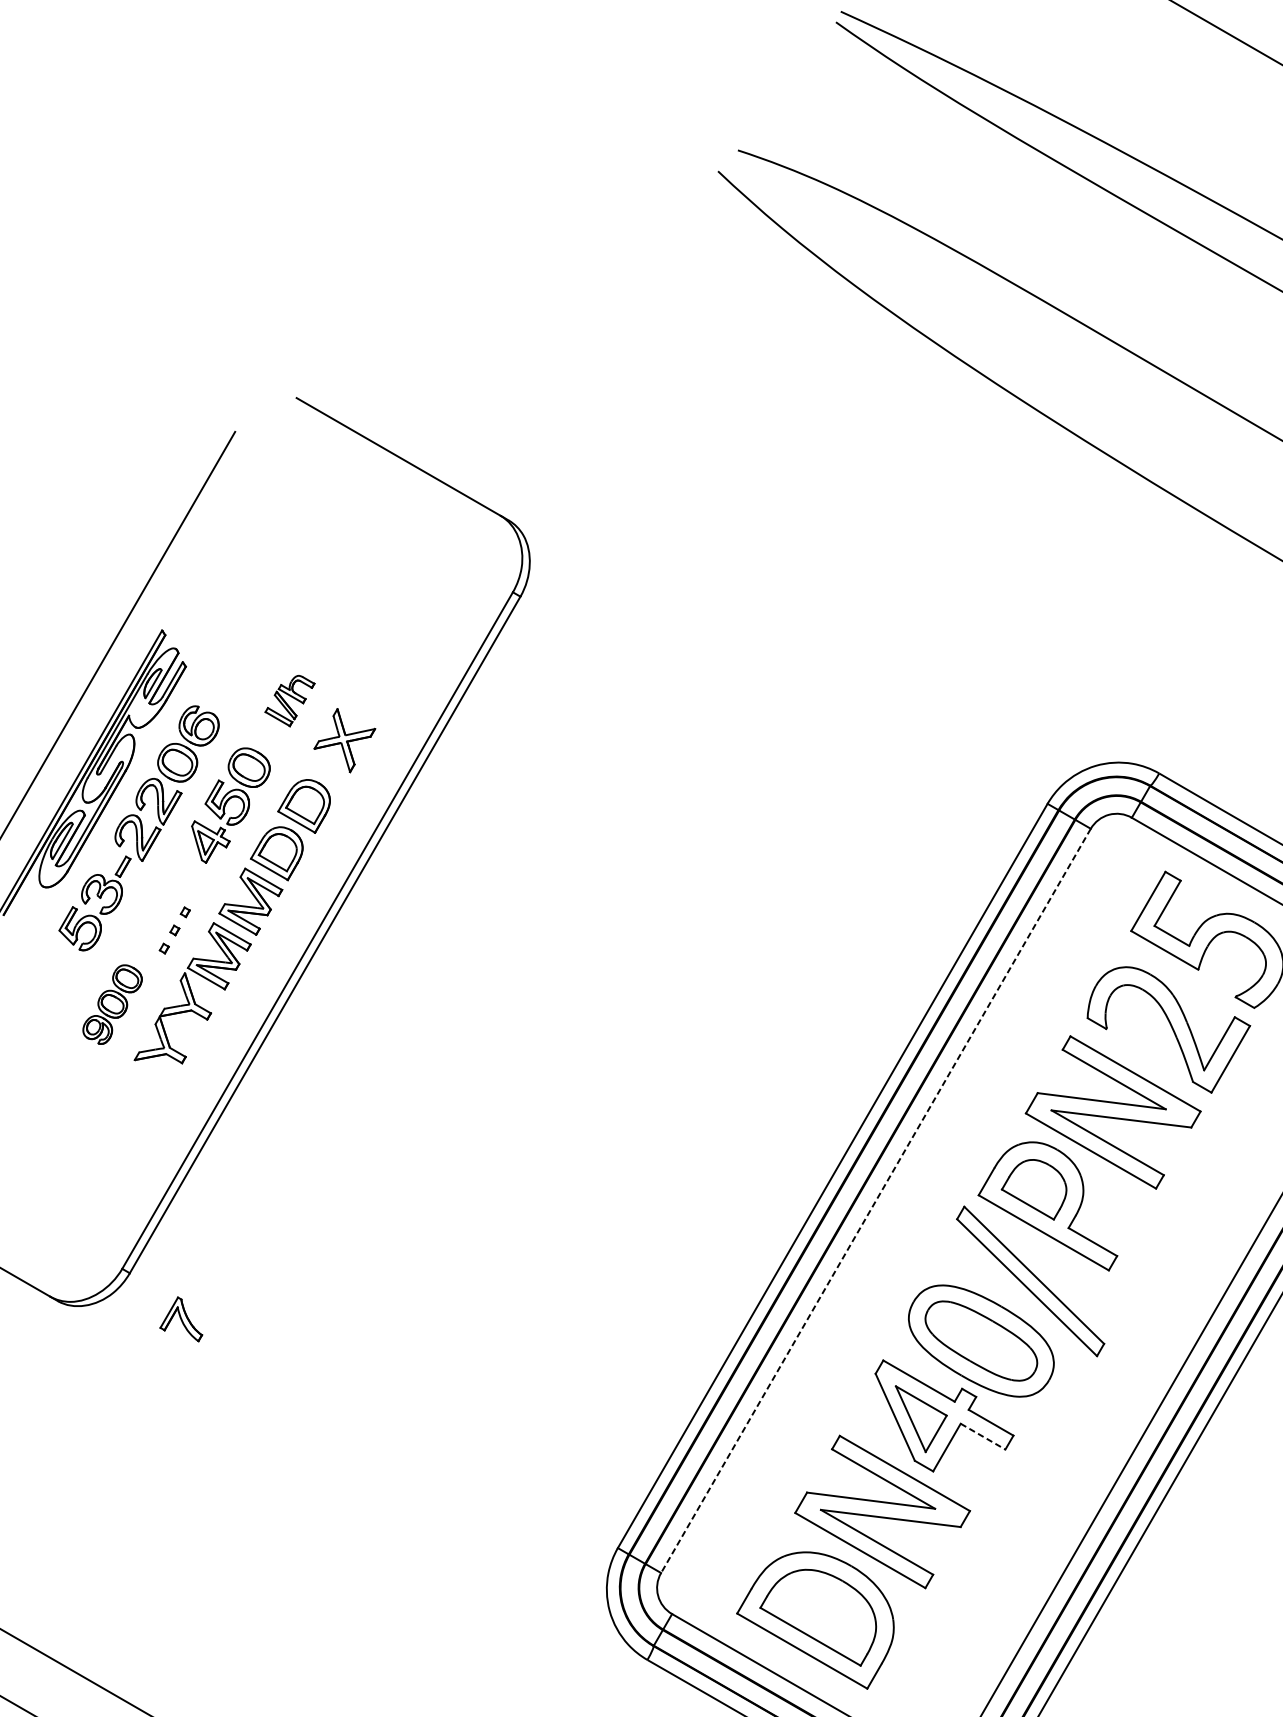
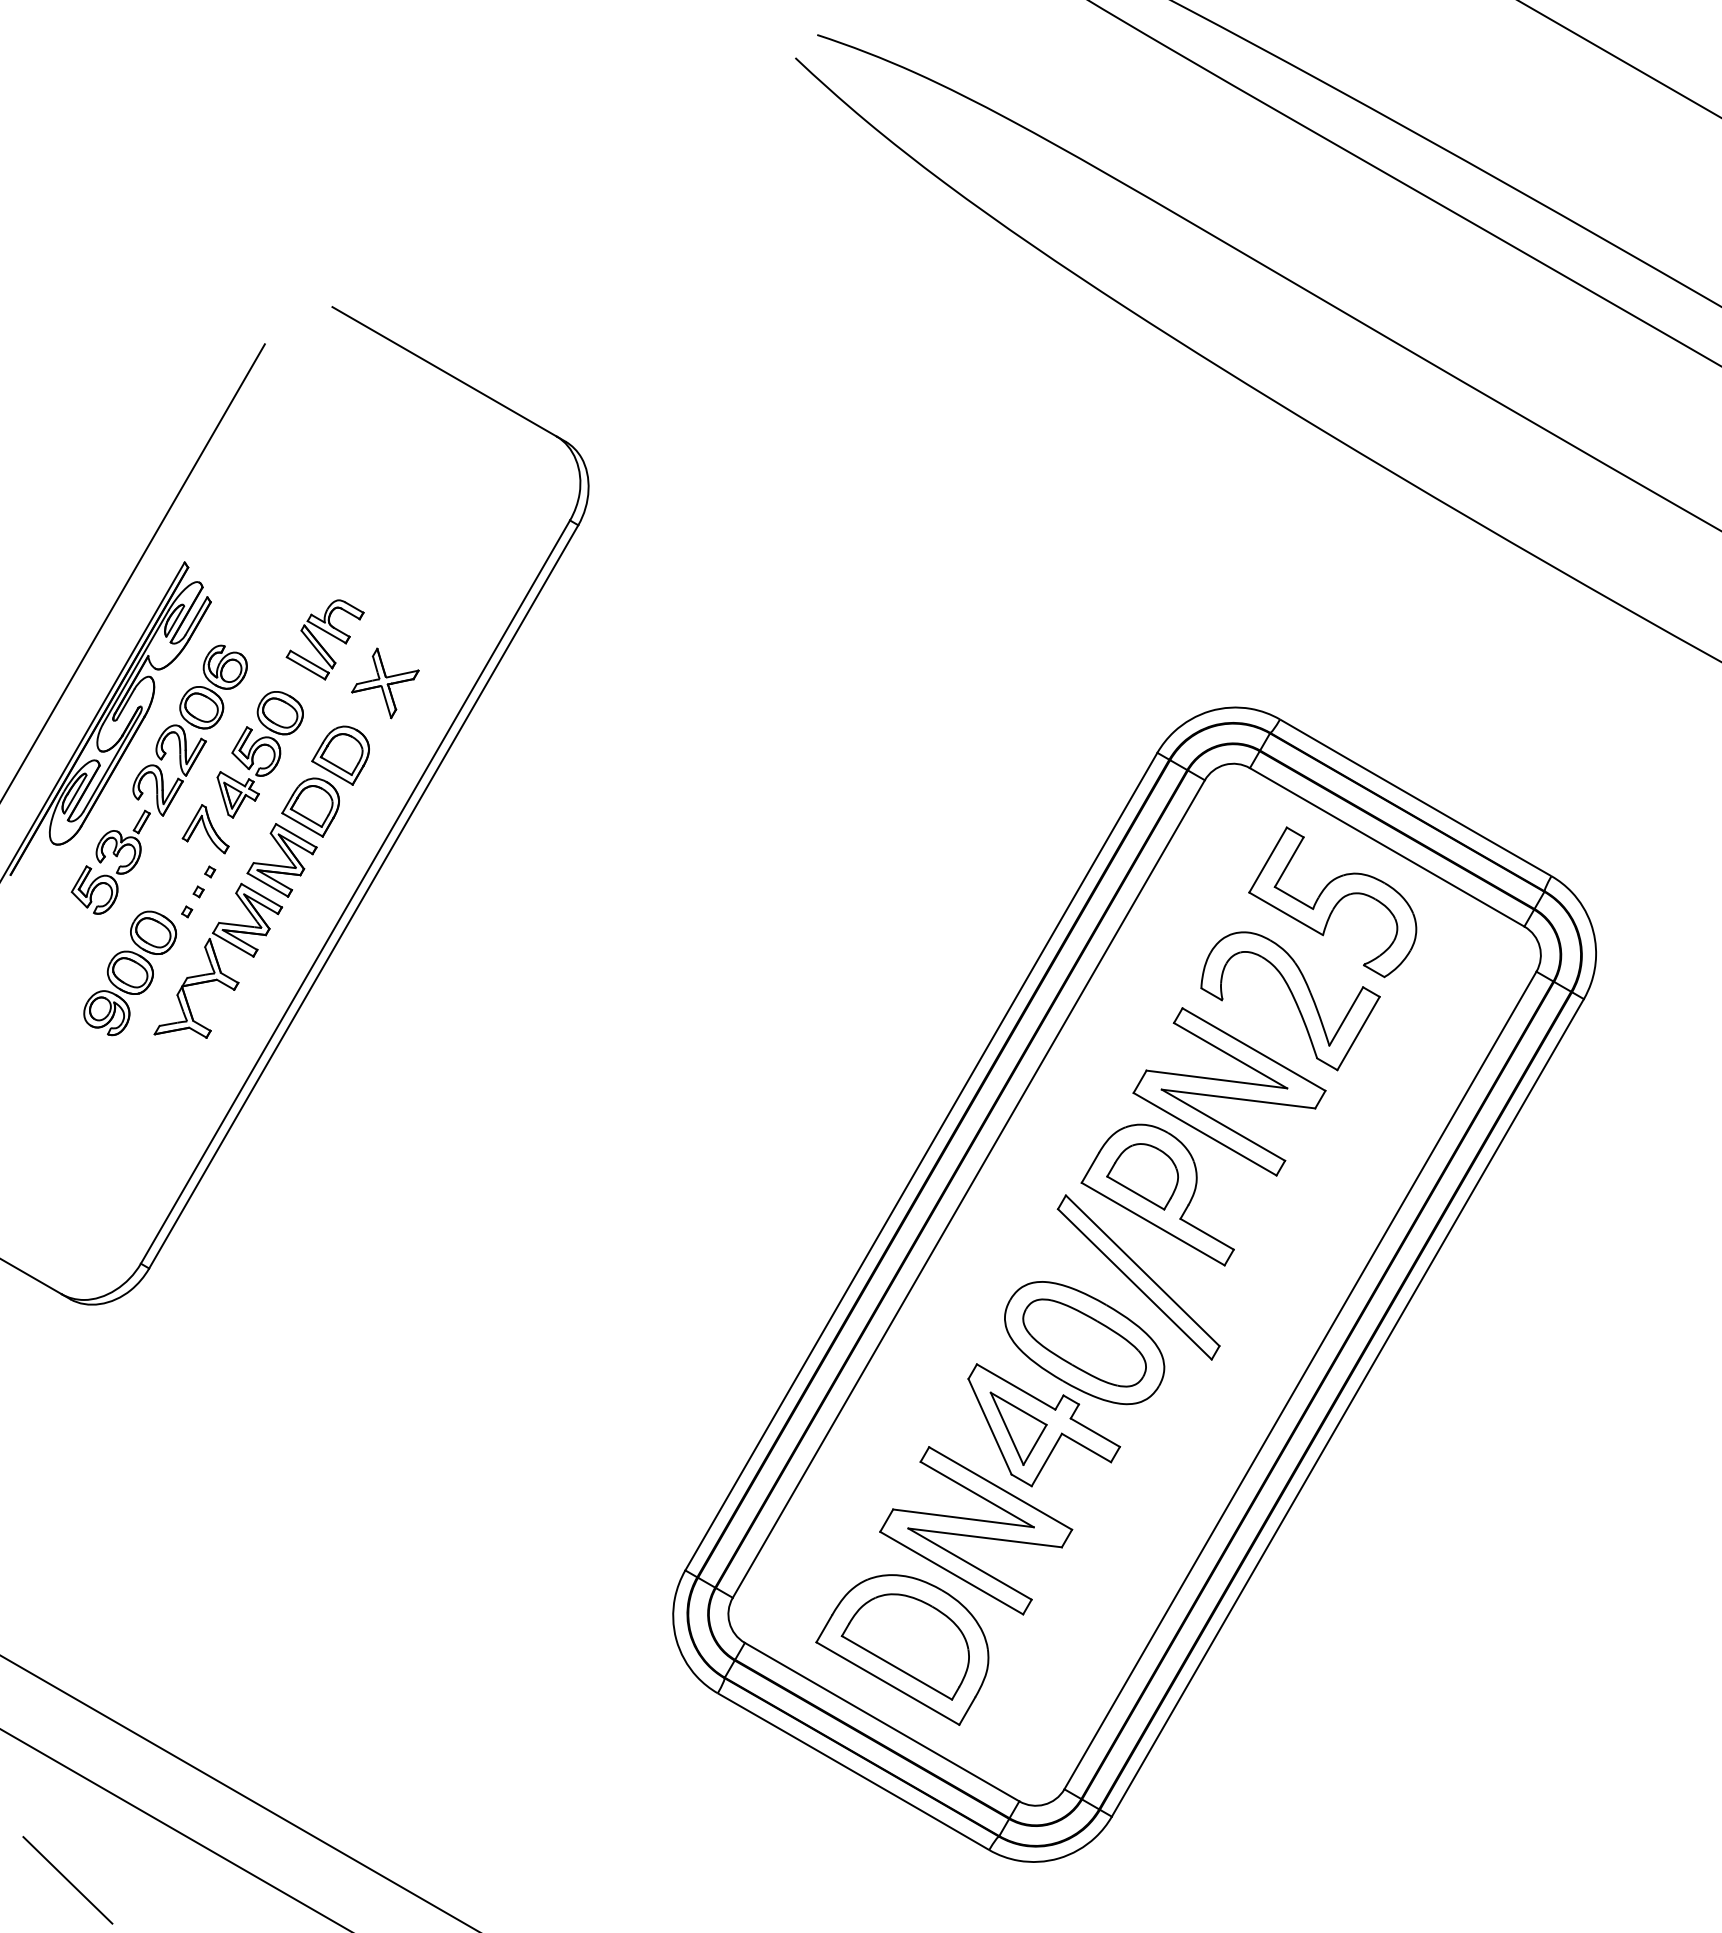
part: (289, 700) -> (324, 639), size x1.43
part: (112, 1004) -> (130, 973), size x1.43
line: (875, 1201) -> (968, 1189), dashed -> solid
part: (181, 1319) -> (205, 829), moved
line: (983, 1437) -> (1086, 1448), dashed -> solid

